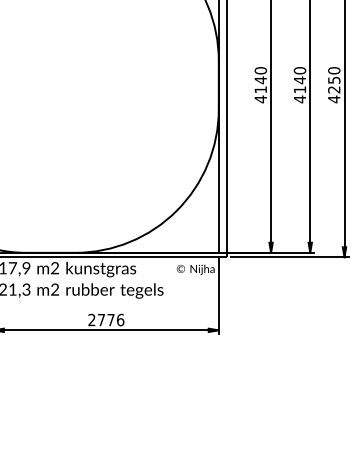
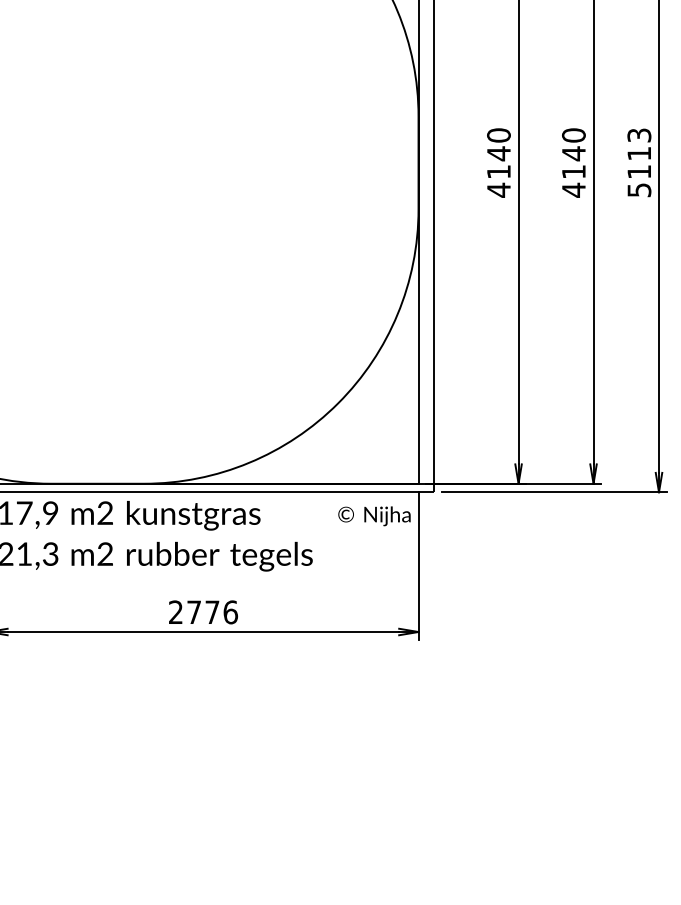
text: (334, 85) -> (639, 163), 4250 -> 5113

